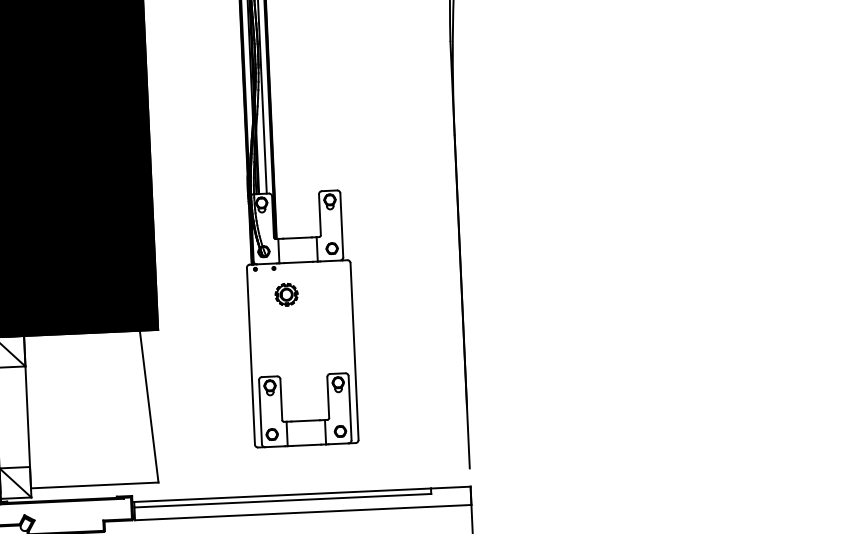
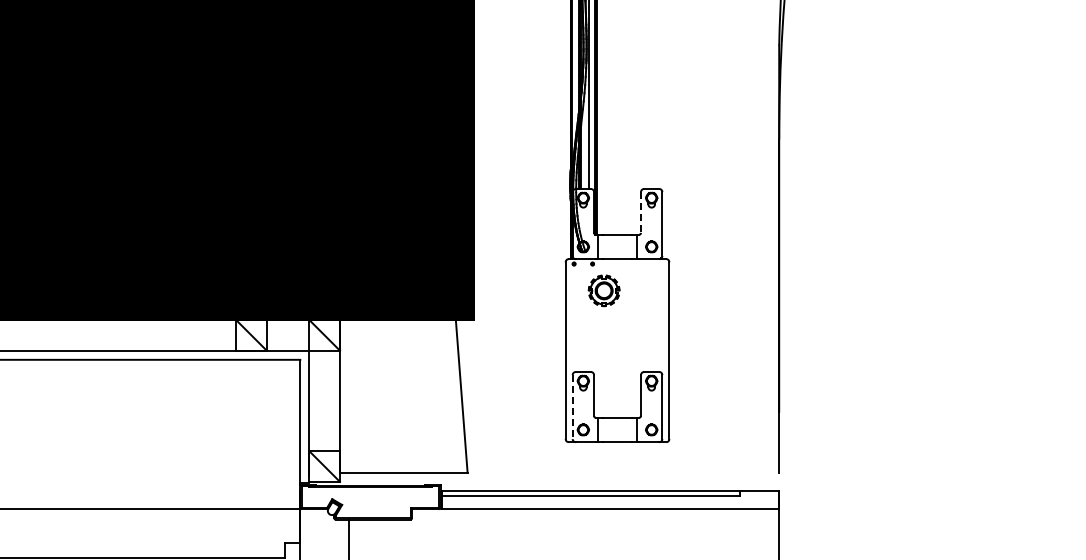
line: (320, 214) -> (641, 212), solid -> dashed
part: (286, 294) -> (603, 290), size x1.4
line: (260, 412) -> (572, 407), solid -> dashed

